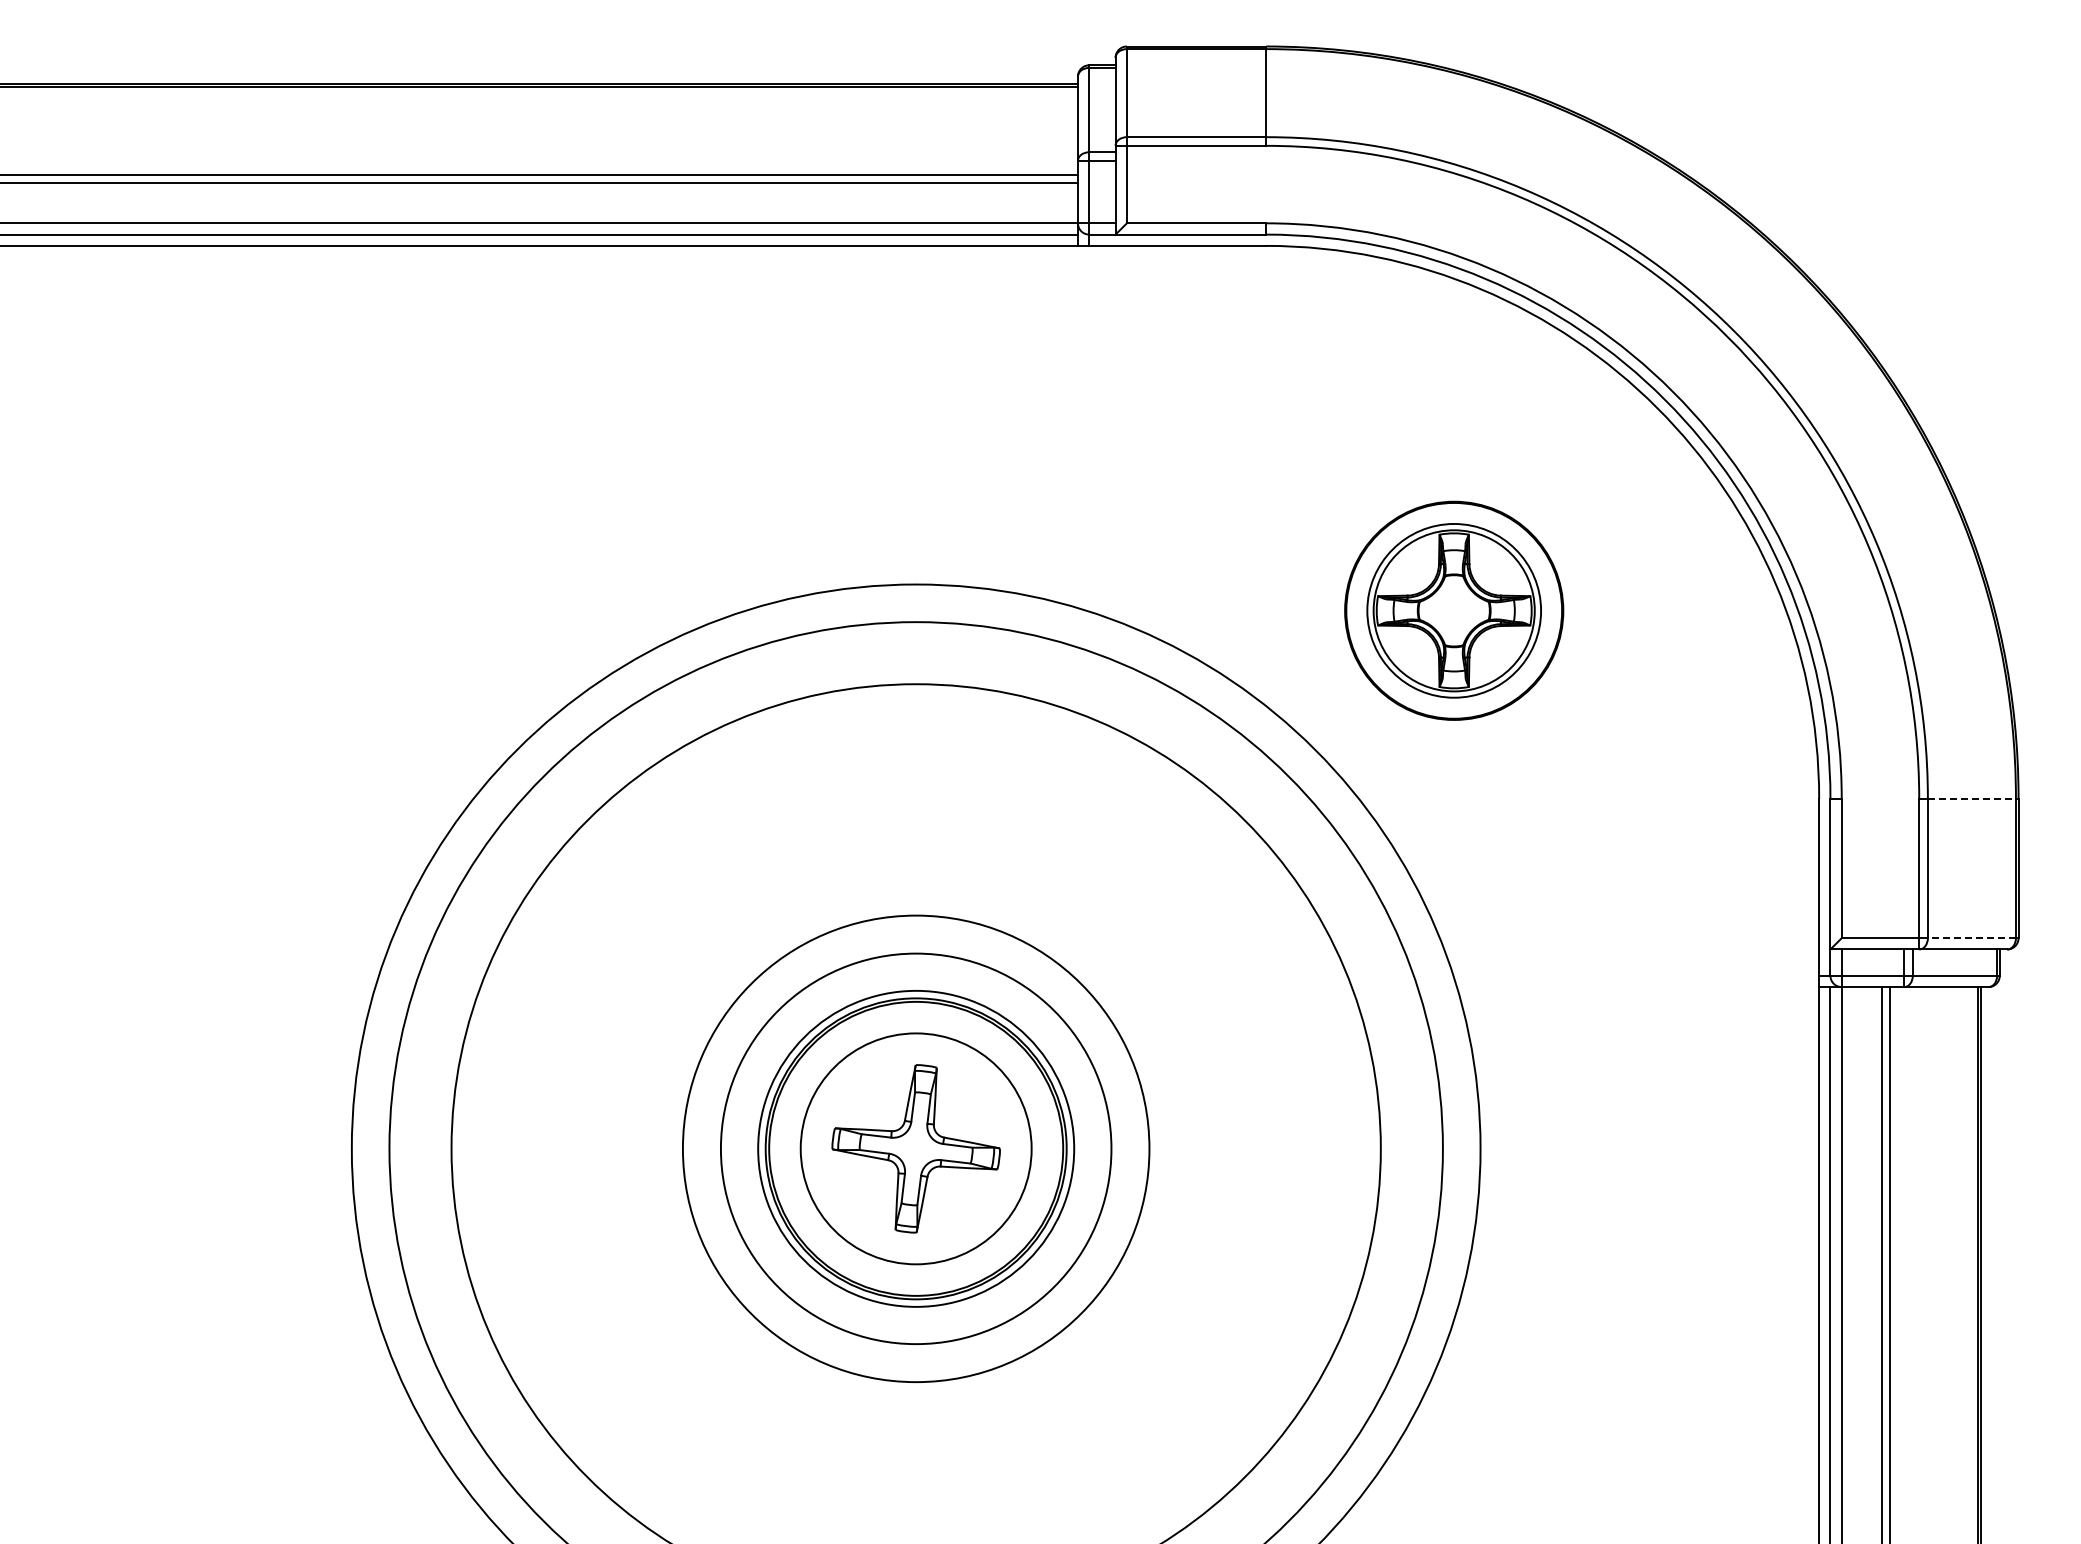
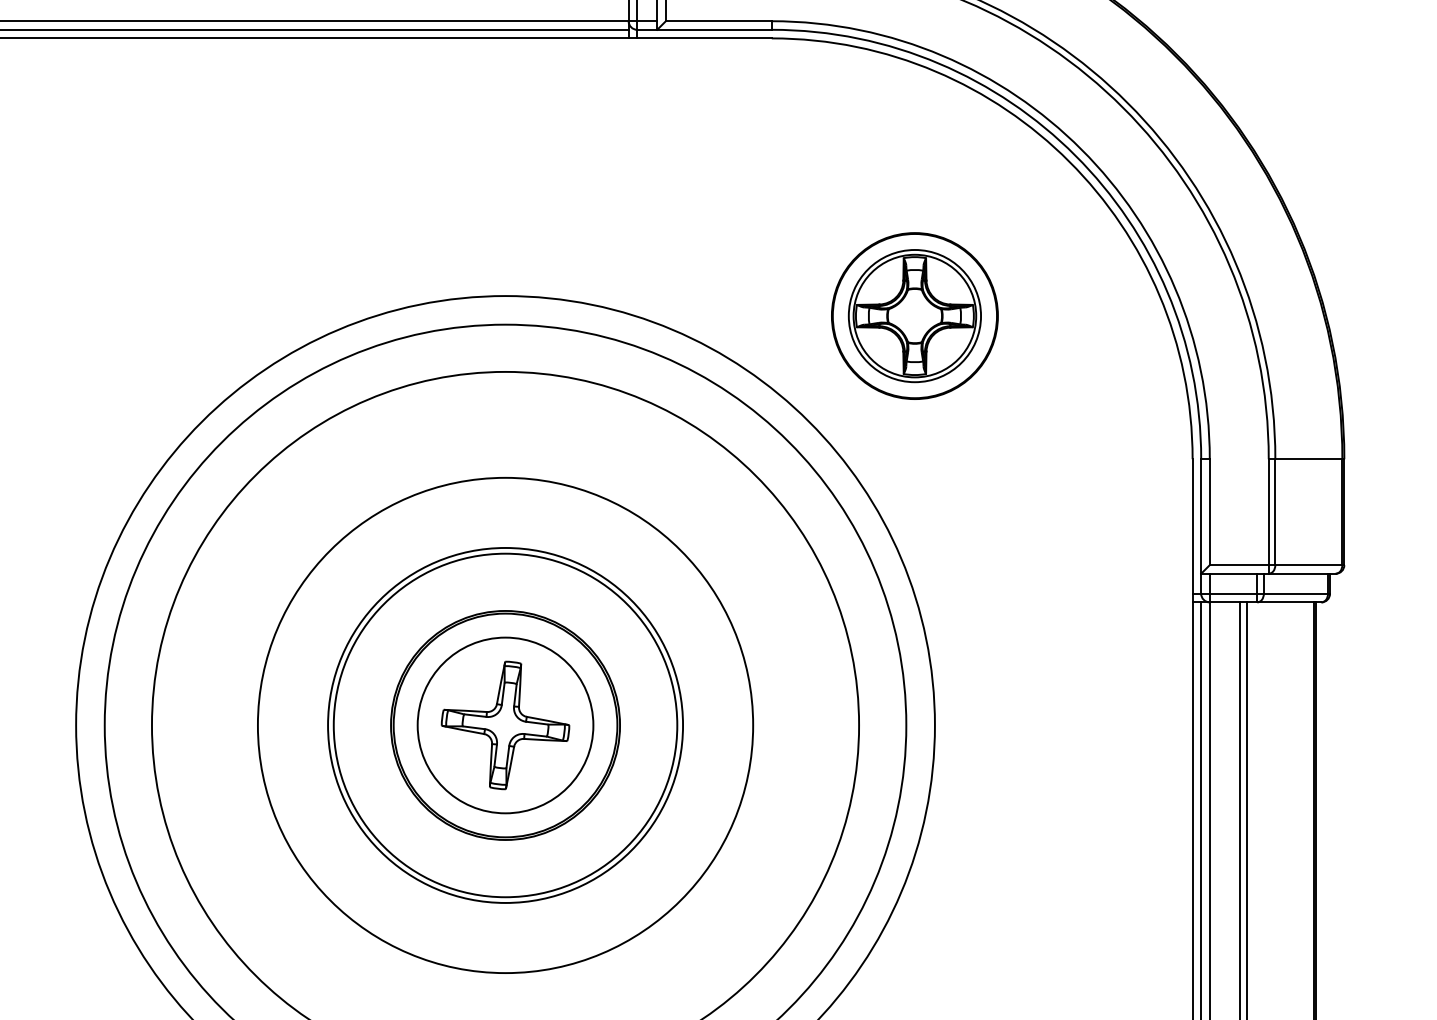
line: (1972, 798) -> (1309, 458), dashed -> solid
line: (1971, 938) -> (1308, 565), dashed -> solid
circle: (915, 1148) -> (505, 725), size x1.43
circle: (915, 1148) -> (505, 725), size x1.67

